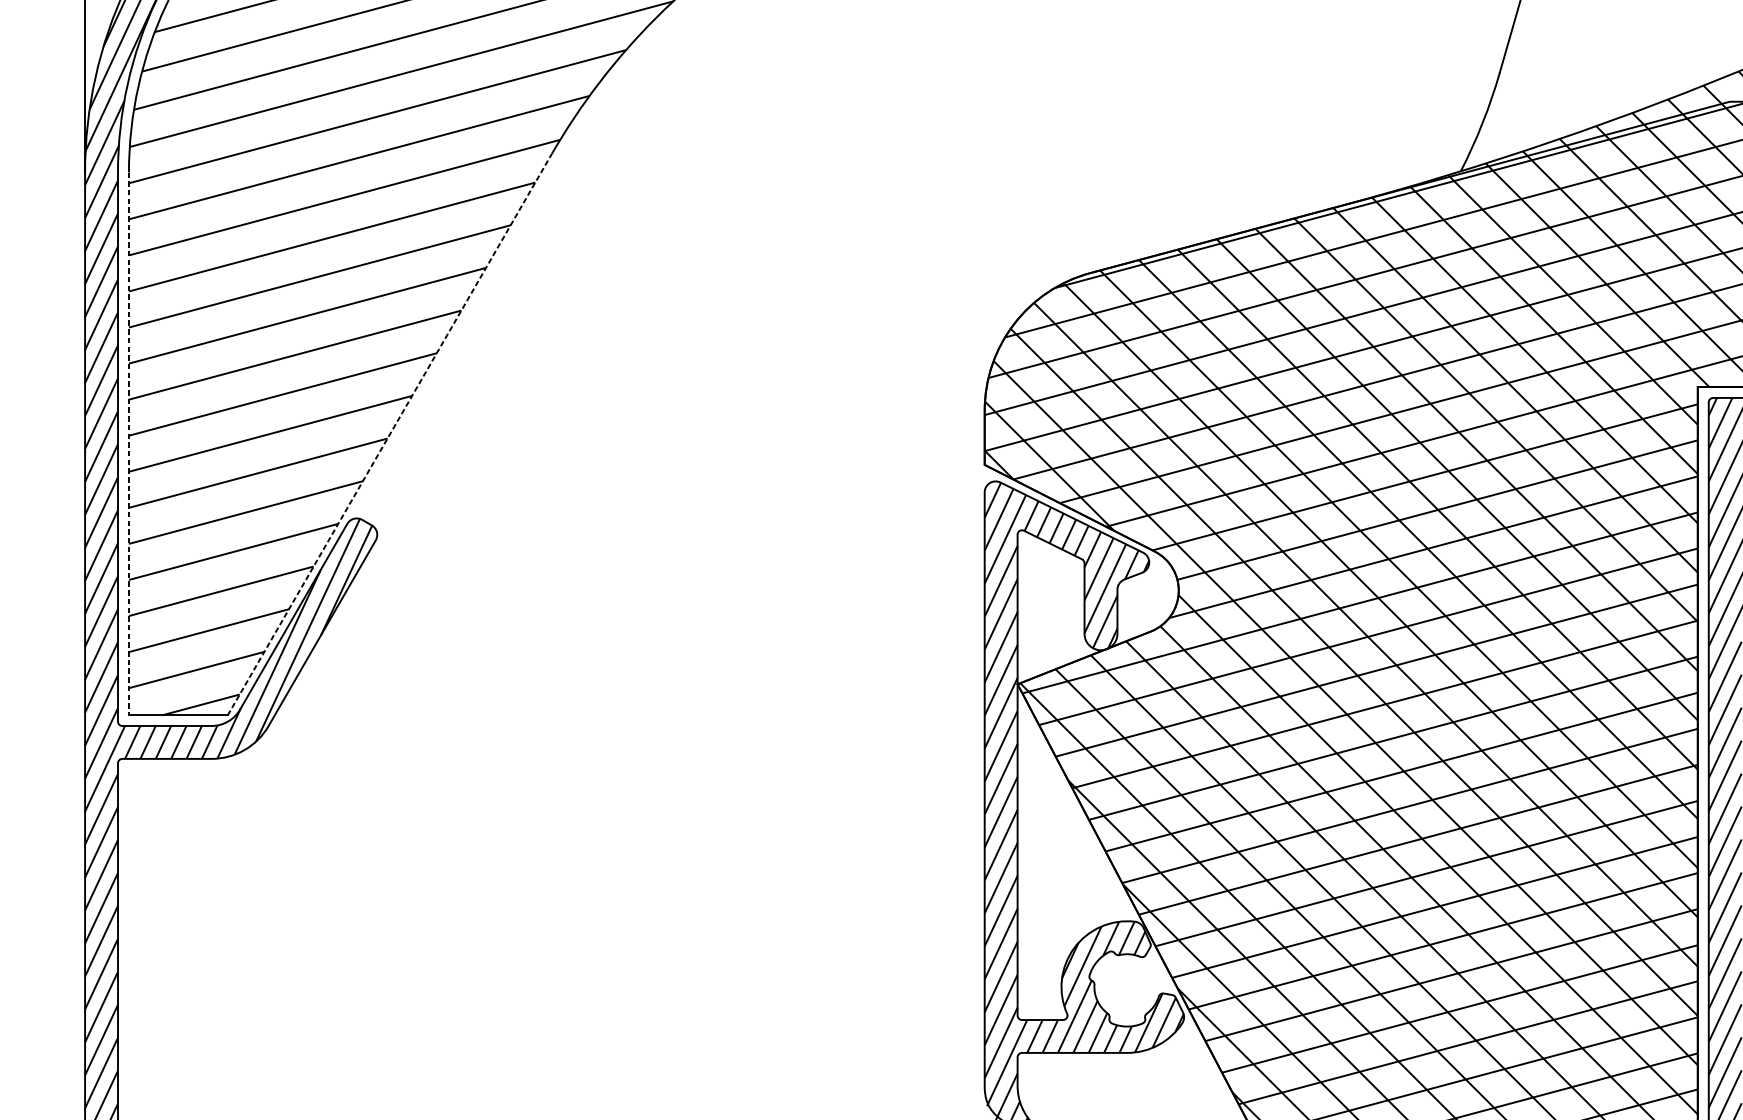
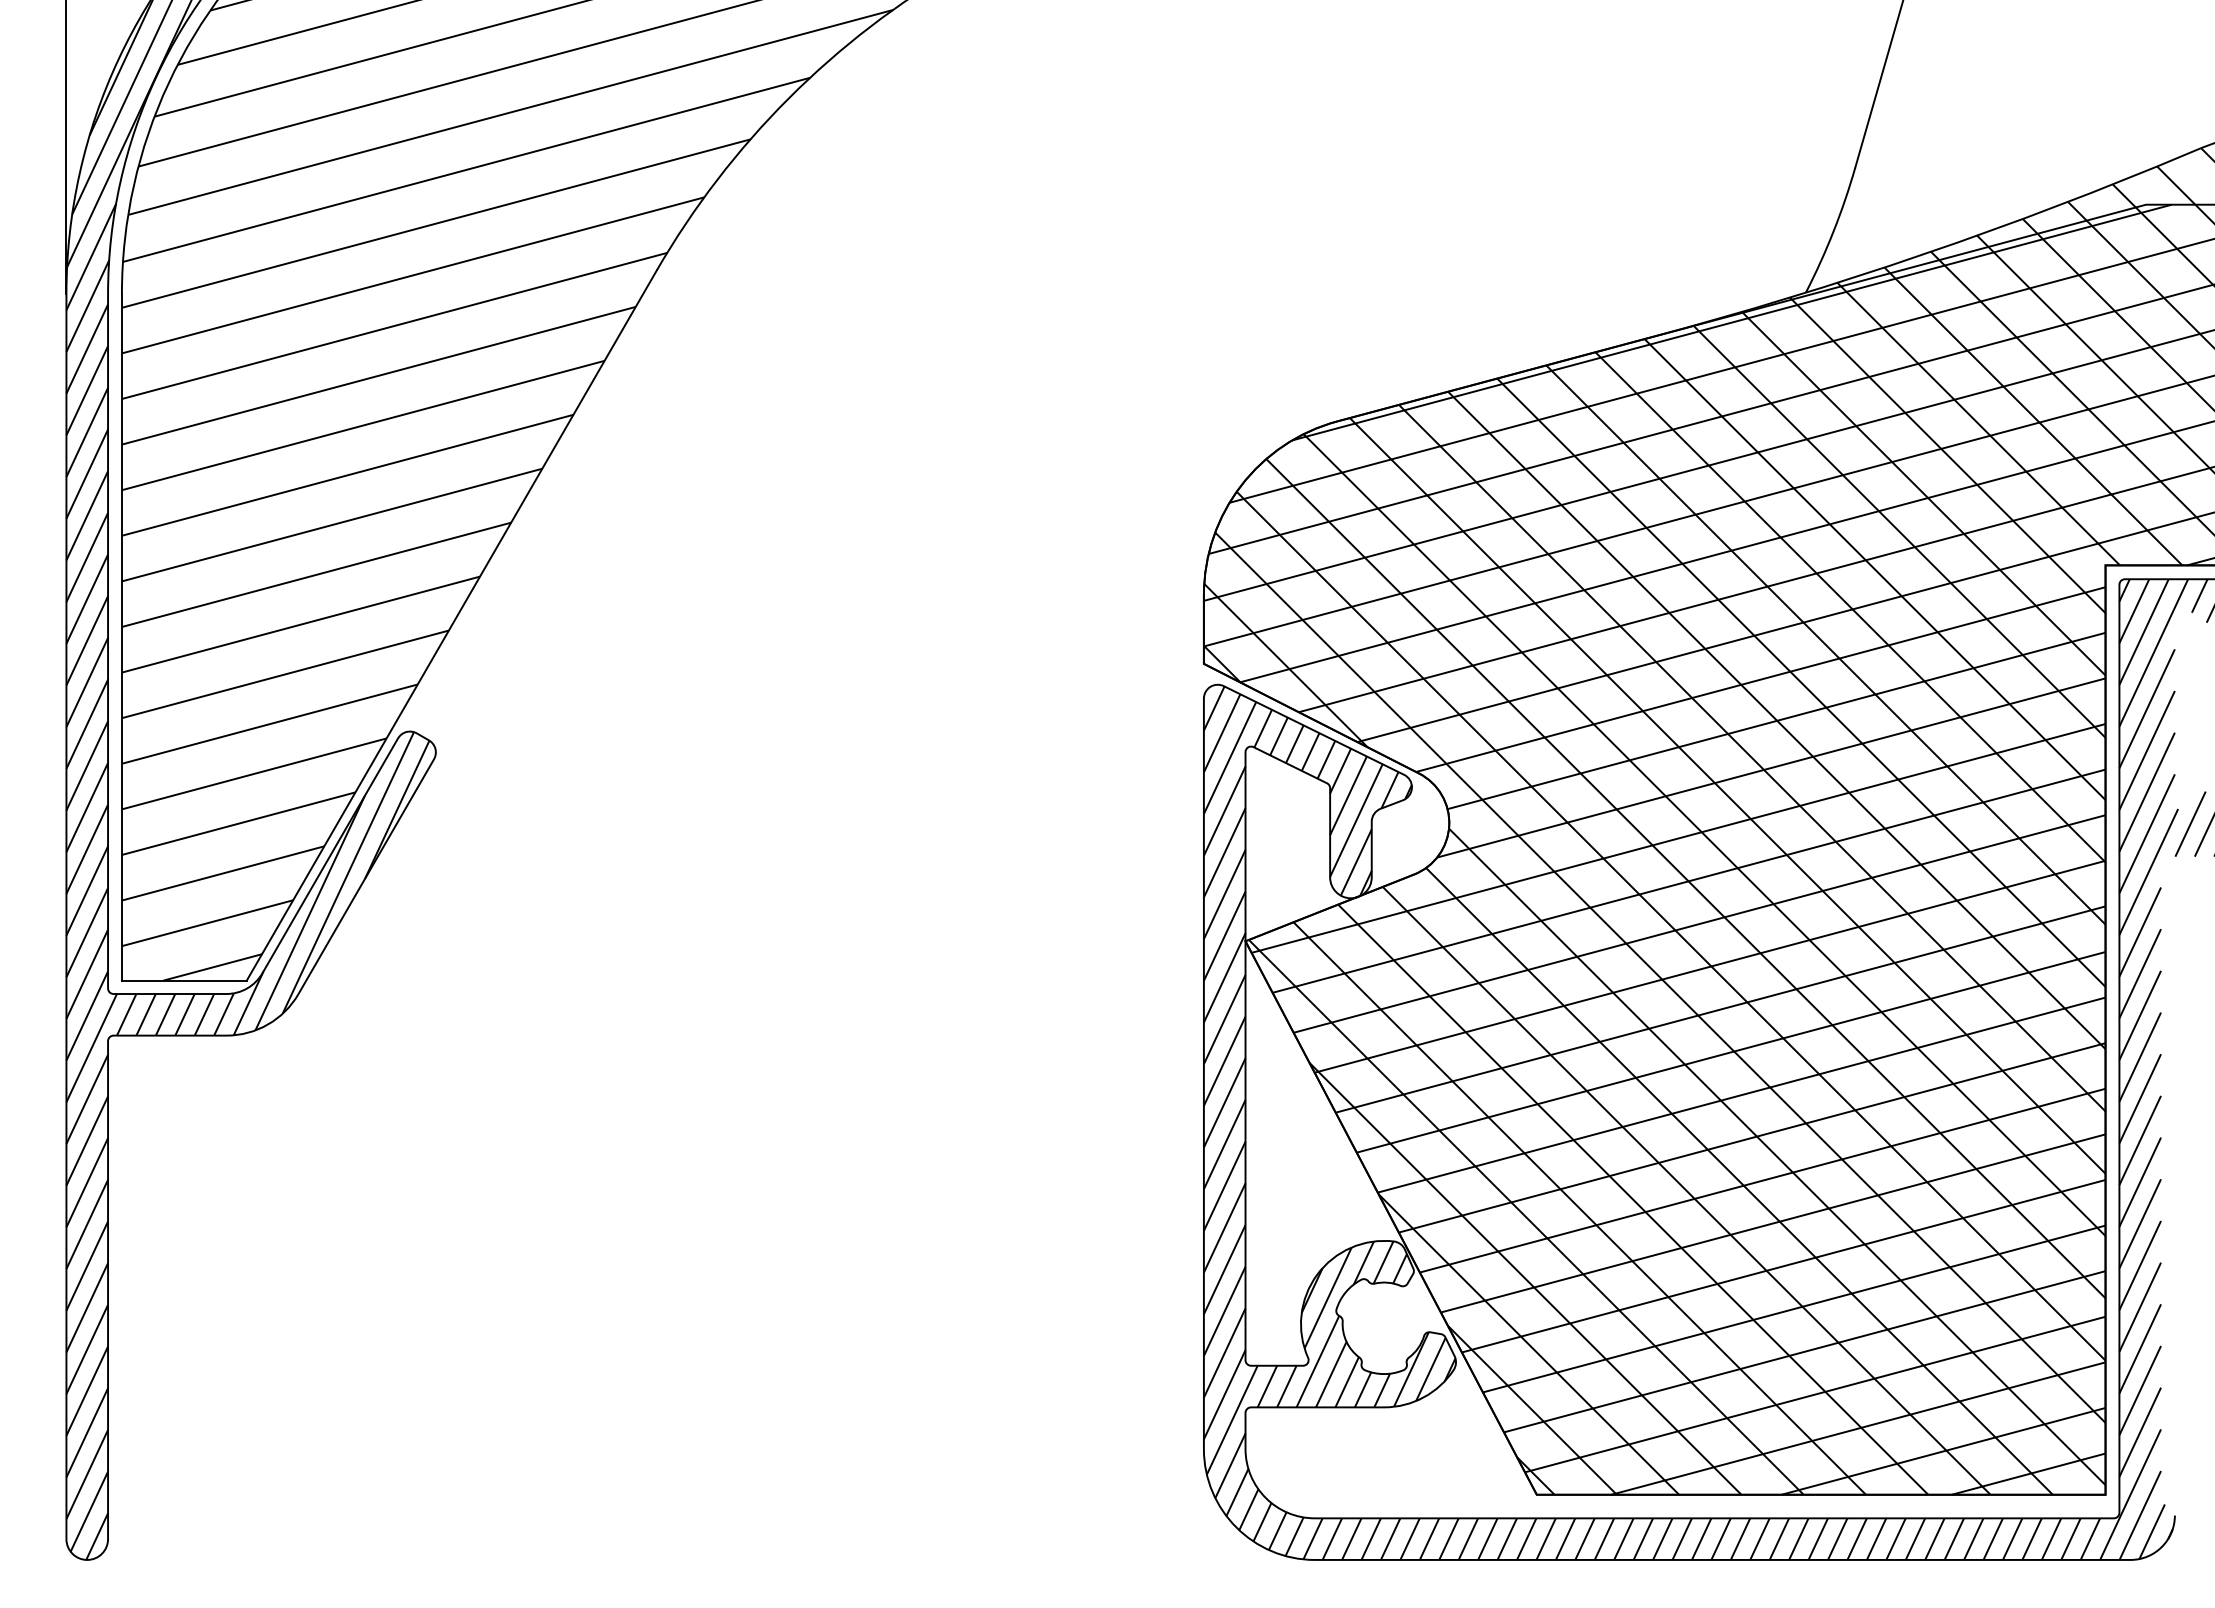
line: (389, 434) -> (451, 625), dashed -> solid
line: (128, 444) -> (121, 637), dashed -> solid

